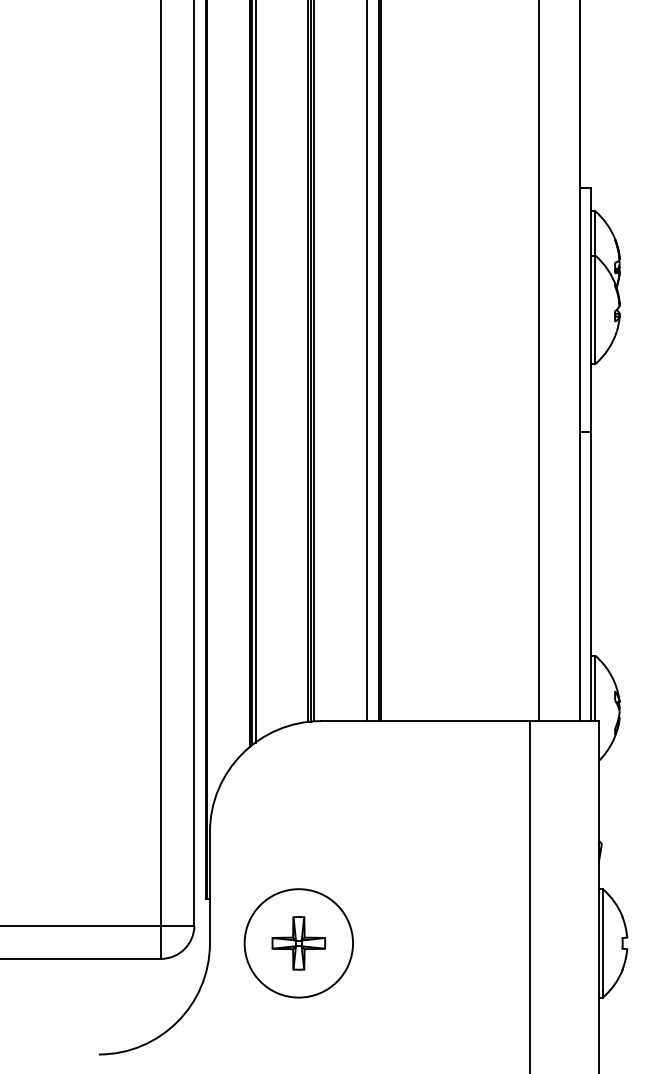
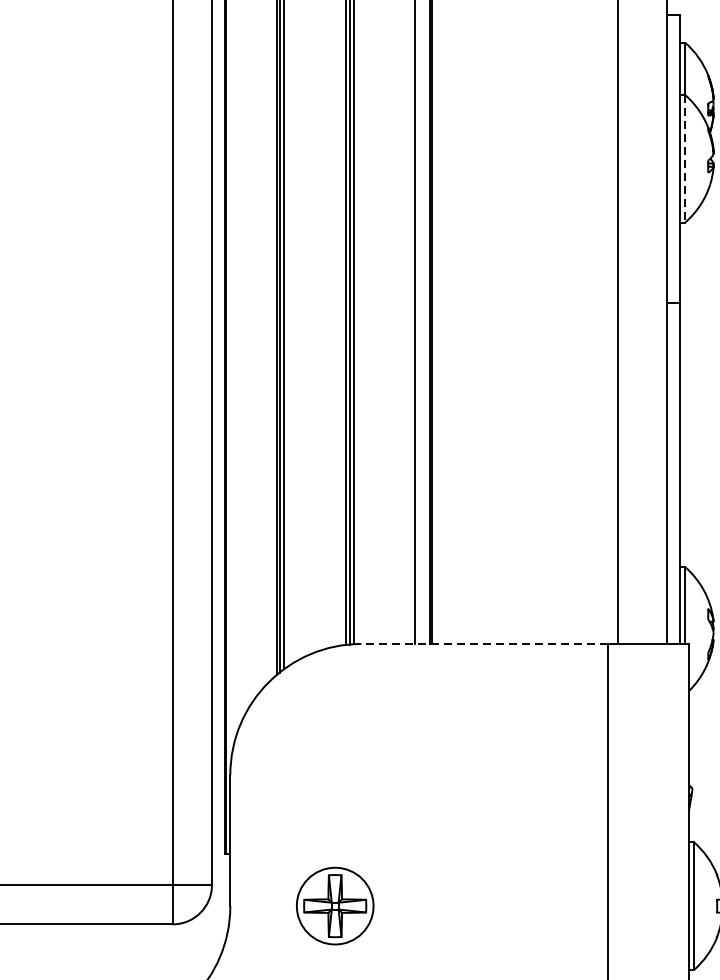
line: (595, 310) -> (685, 159), solid -> dashed
line: (425, 721) -> (484, 644), solid -> dashed
circle: (298, 943) -> (334, 906), size x0.6

